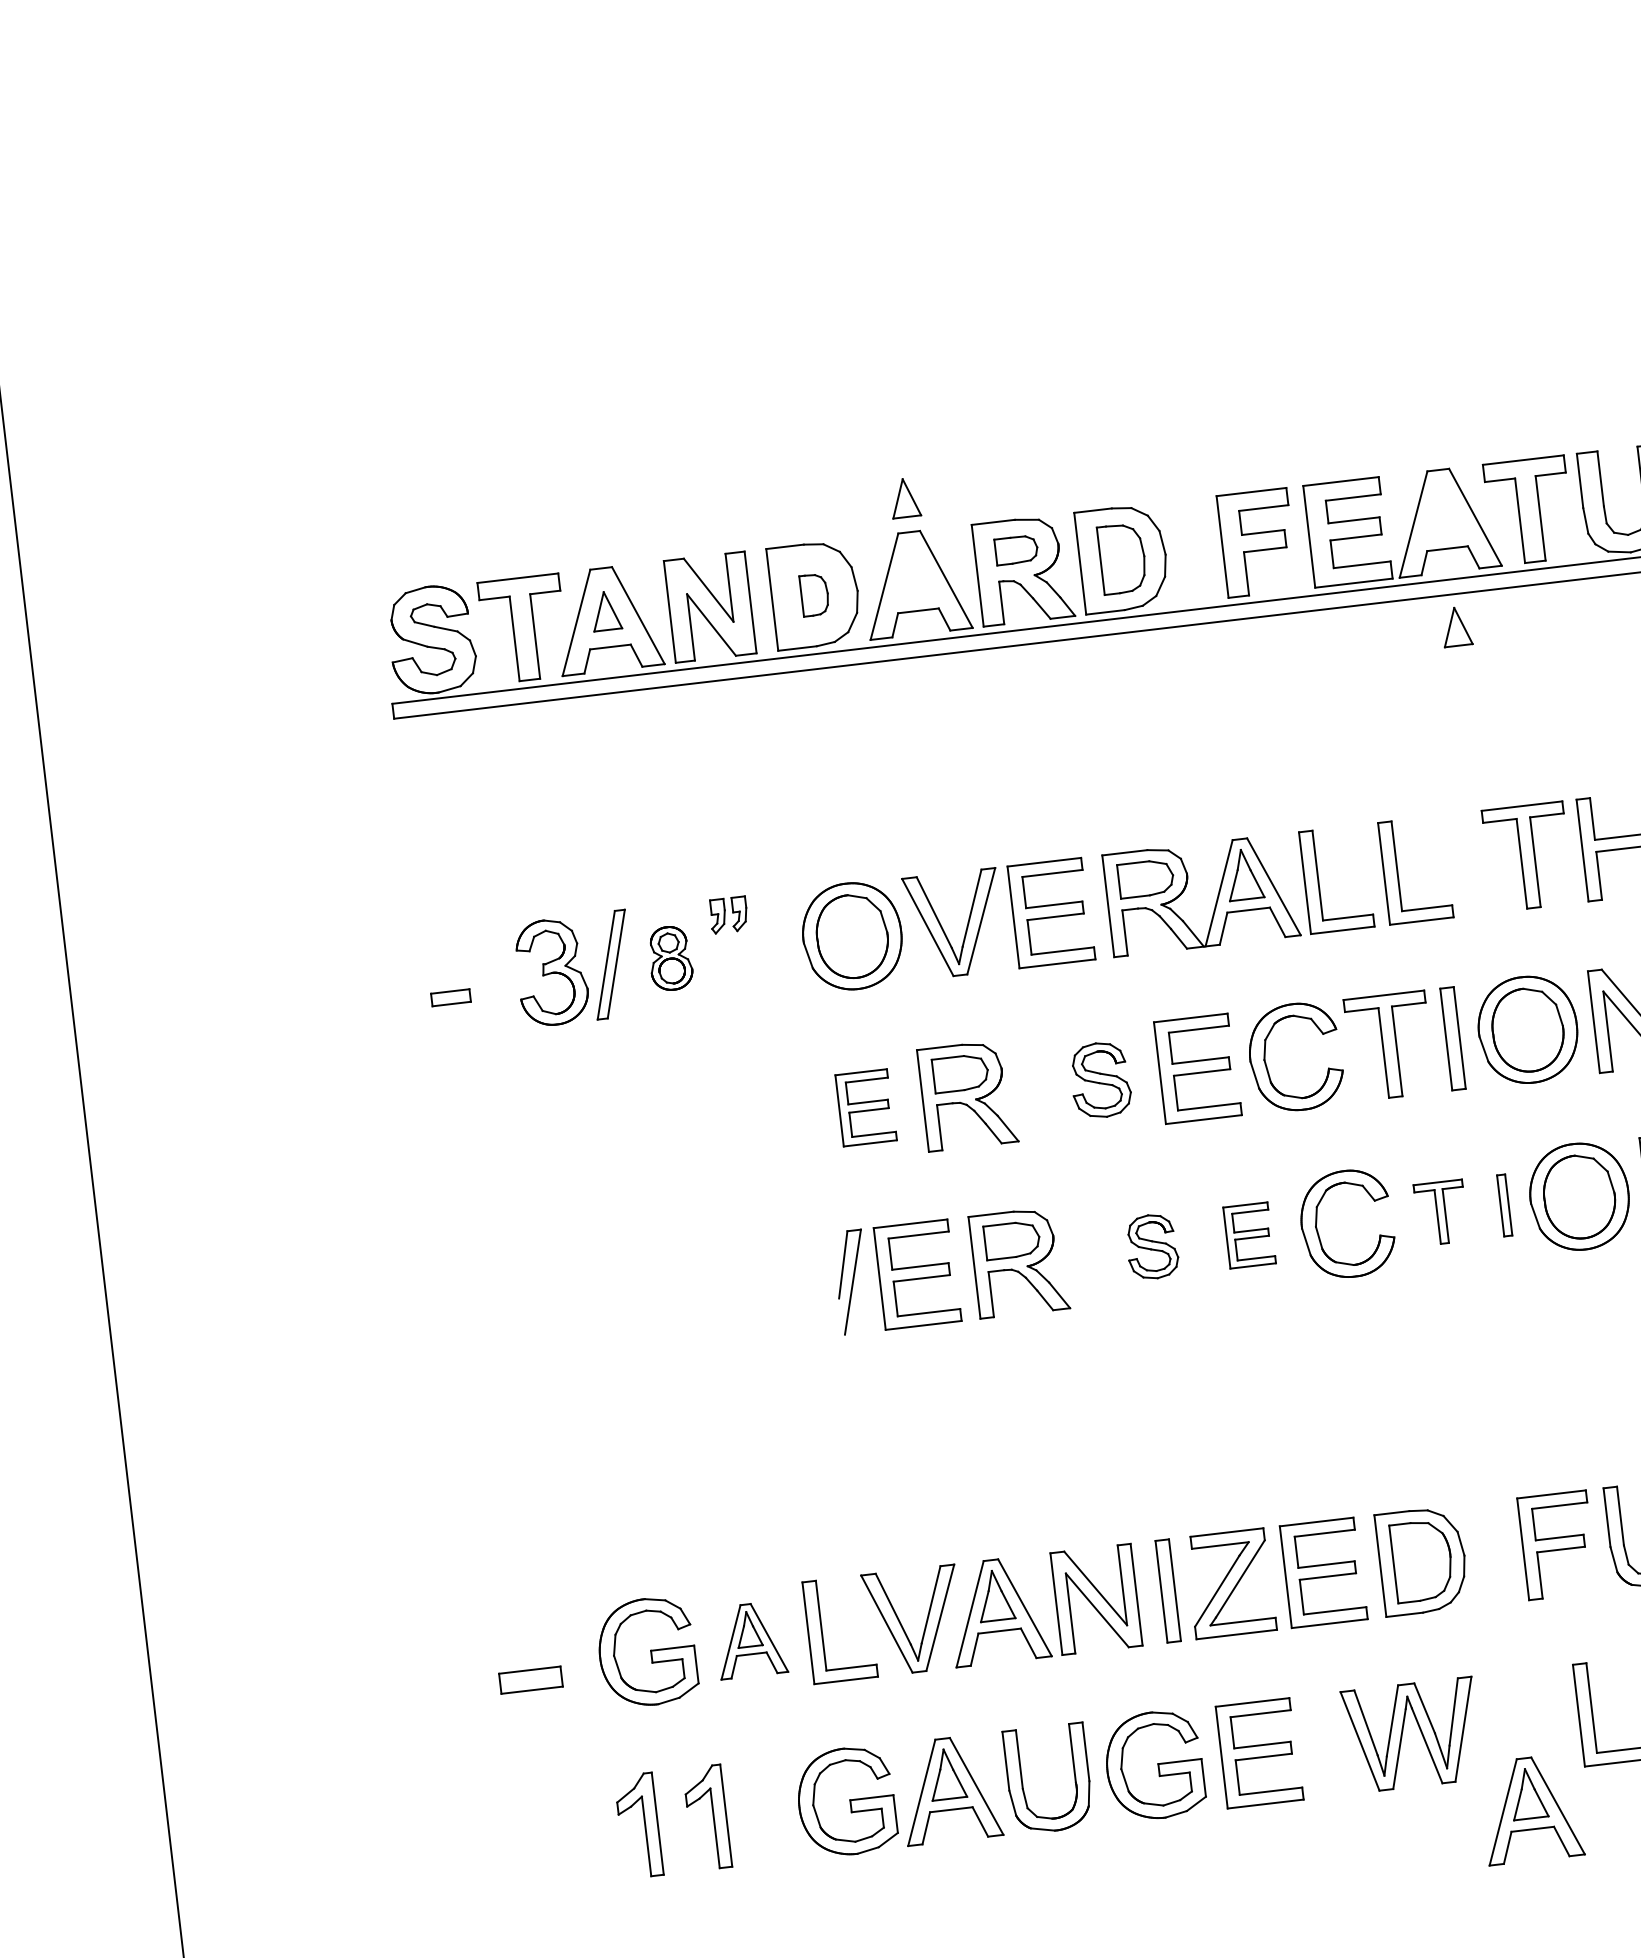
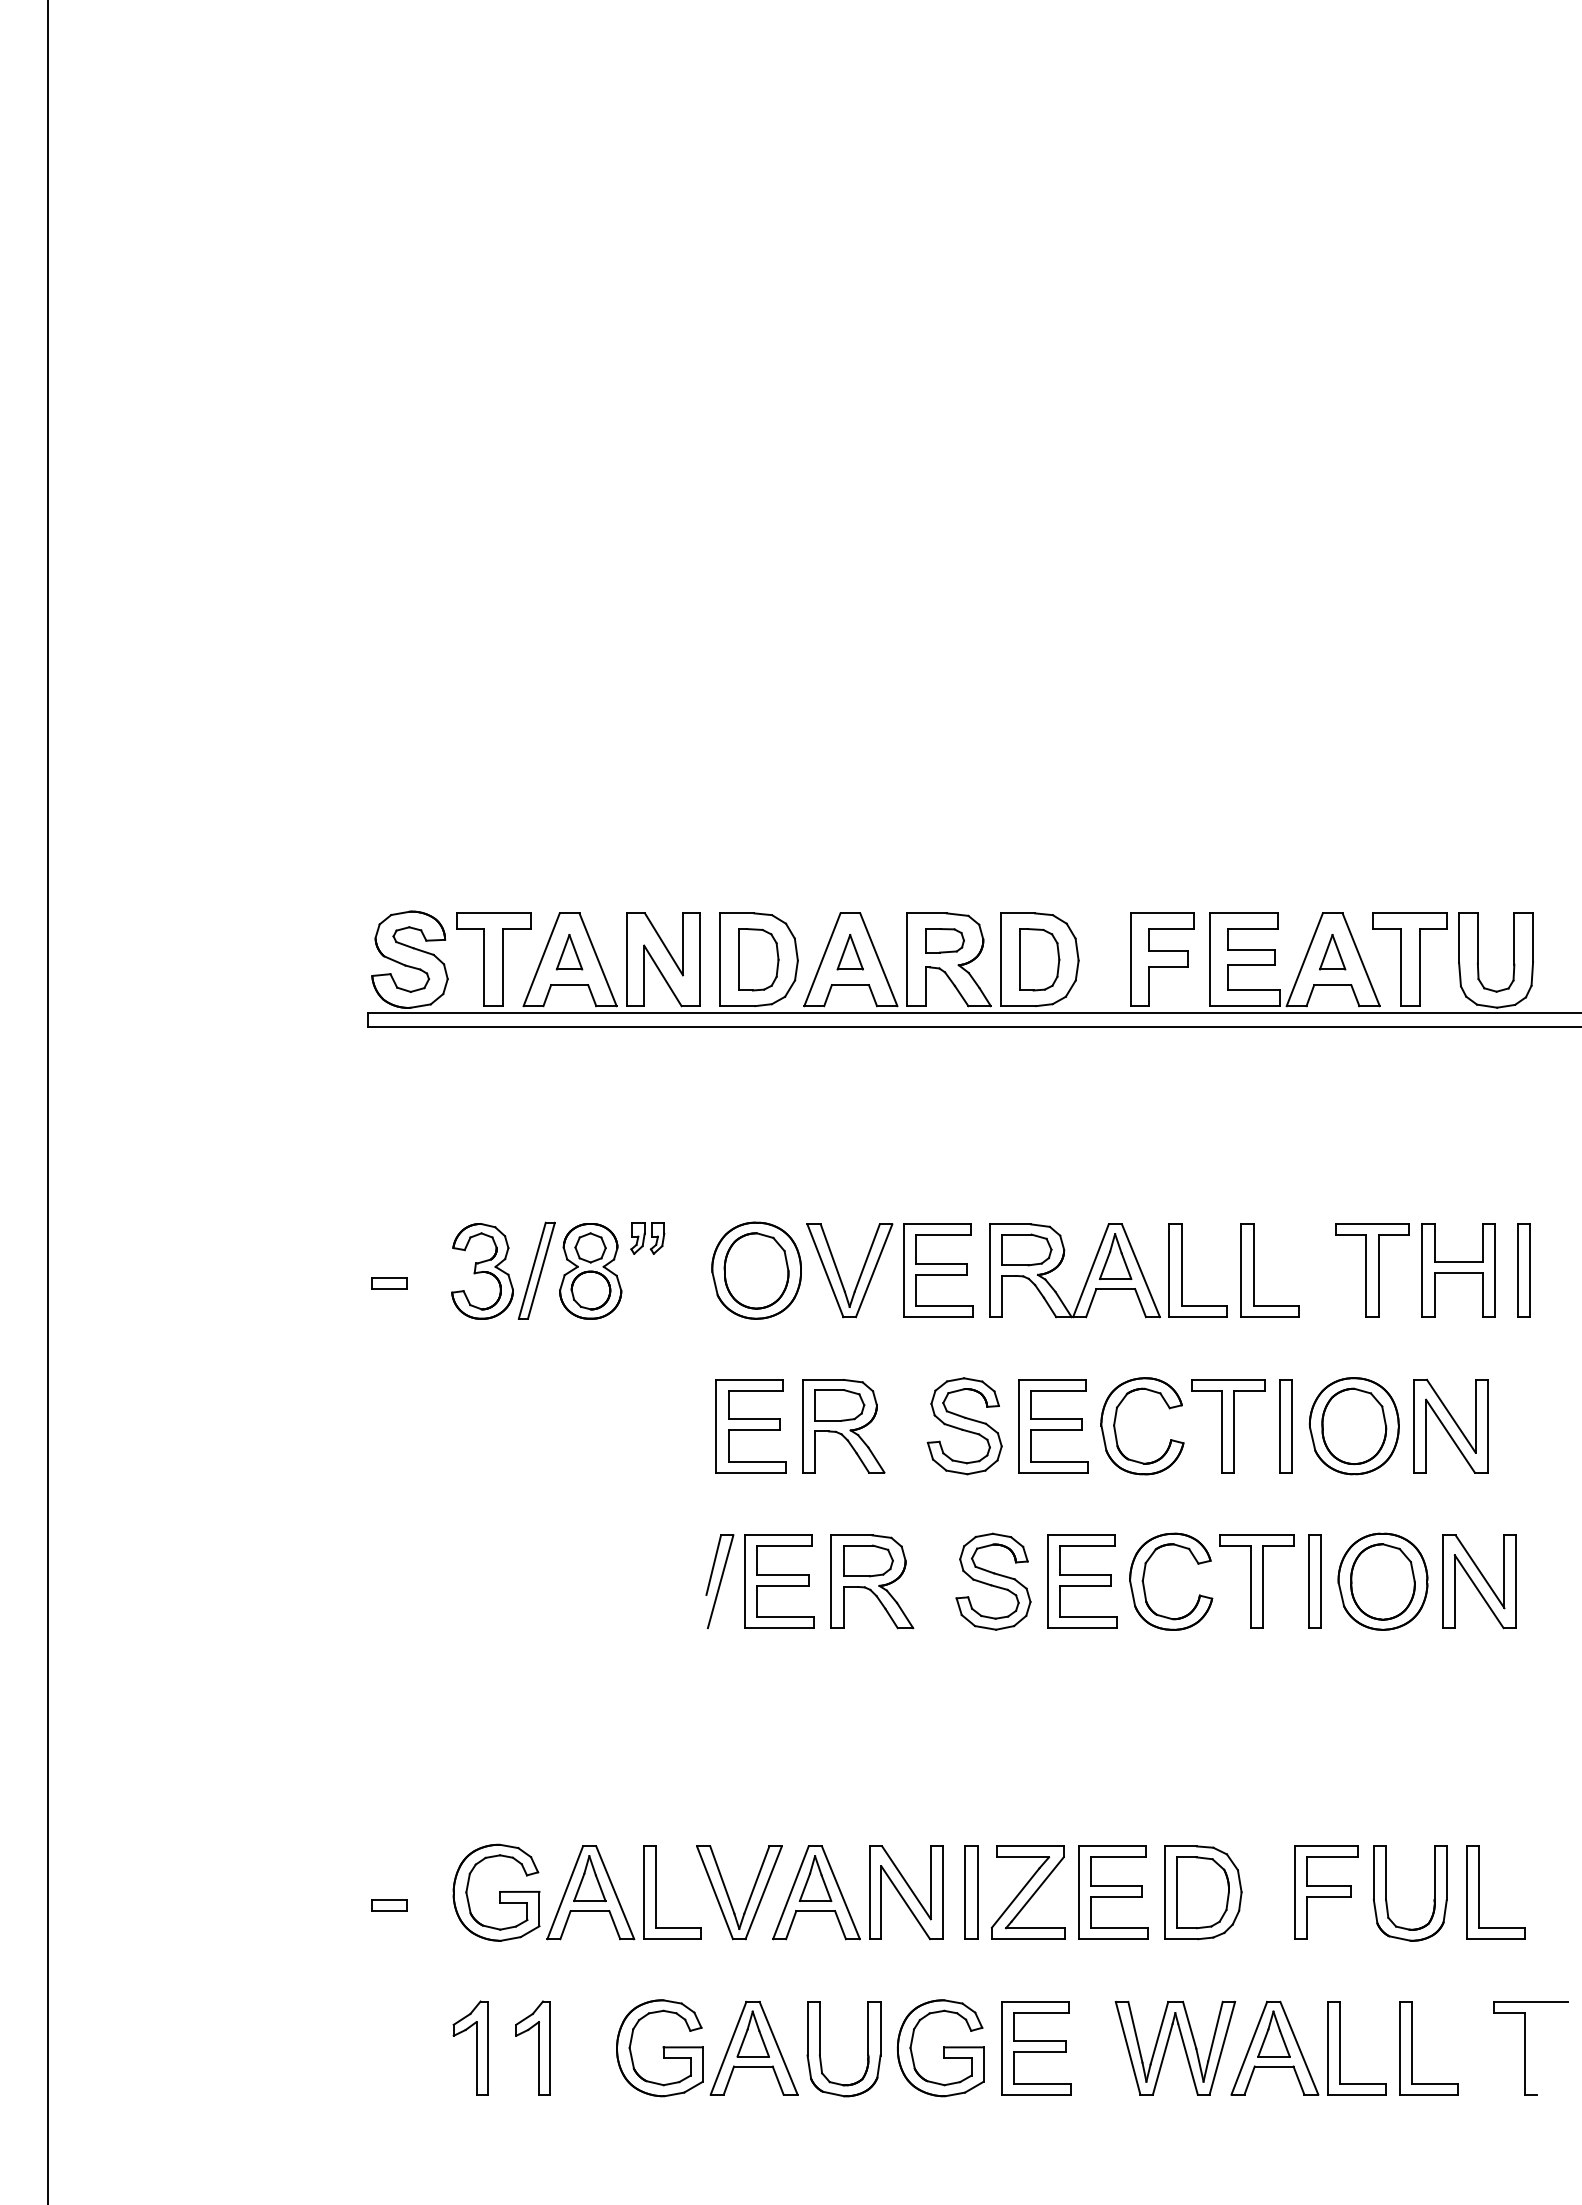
part: (904, 498) -> (849, 952), moved
part: (814, 594) -> (758, 959), size x1.67
part: (1456, 627) -> (1332, 952), moved
part: (670, 958) -> (590, 1271), size x1.67
part: (1100, 1080) -> (964, 1426), size x1.43
part: (865, 1107) -> (750, 1426), size x1.43
part: (1504, 1205) -> (1314, 1581), size x1.67
part: (1440, 1212) -> (1256, 1581), size x1.67
part: (1249, 1235) -> (1082, 1581), size x1.67
part: (1152, 1246) -> (993, 1581), size x1.67
part: (750, 1639) -> (590, 1892), size x1.43
part: (531, 1679) -> (389, 1905), size x0.62
part: (1530, 1808) -> (1274, 2047), moved

